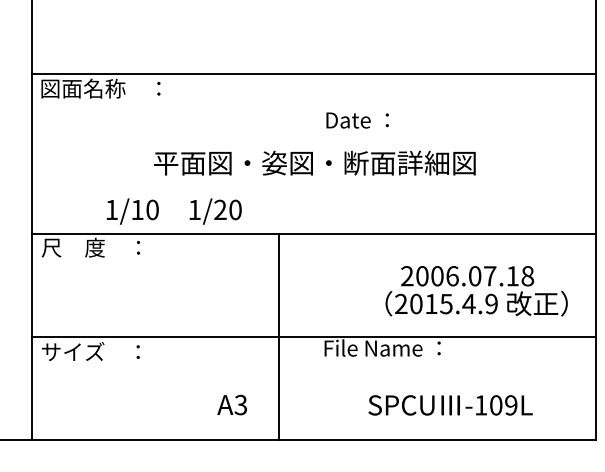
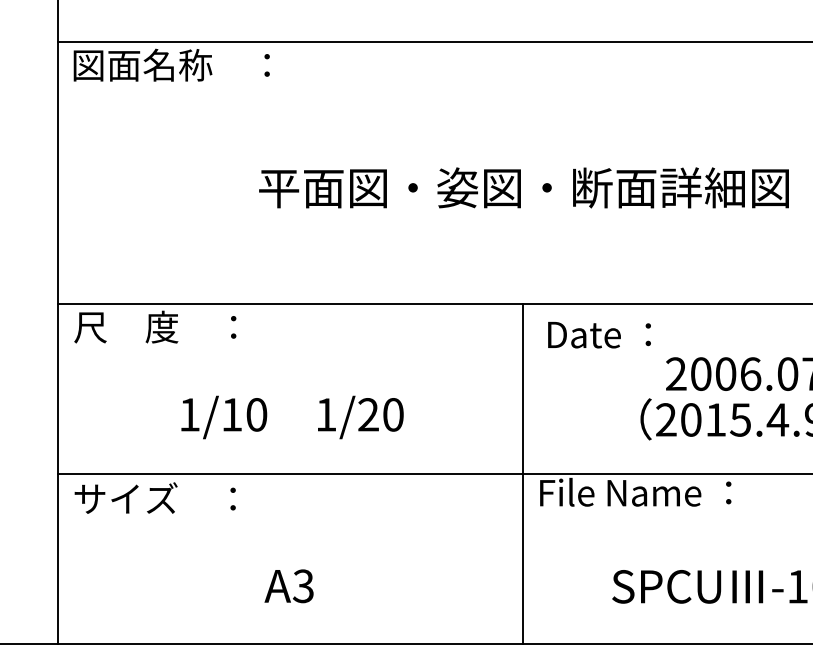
text: (357, 120) -> (599, 335), moved
text: (173, 211) -> (291, 417), moved
line: (279, 336) -> (523, 473), moved
text: (231, 404) -> (287, 585), moved

